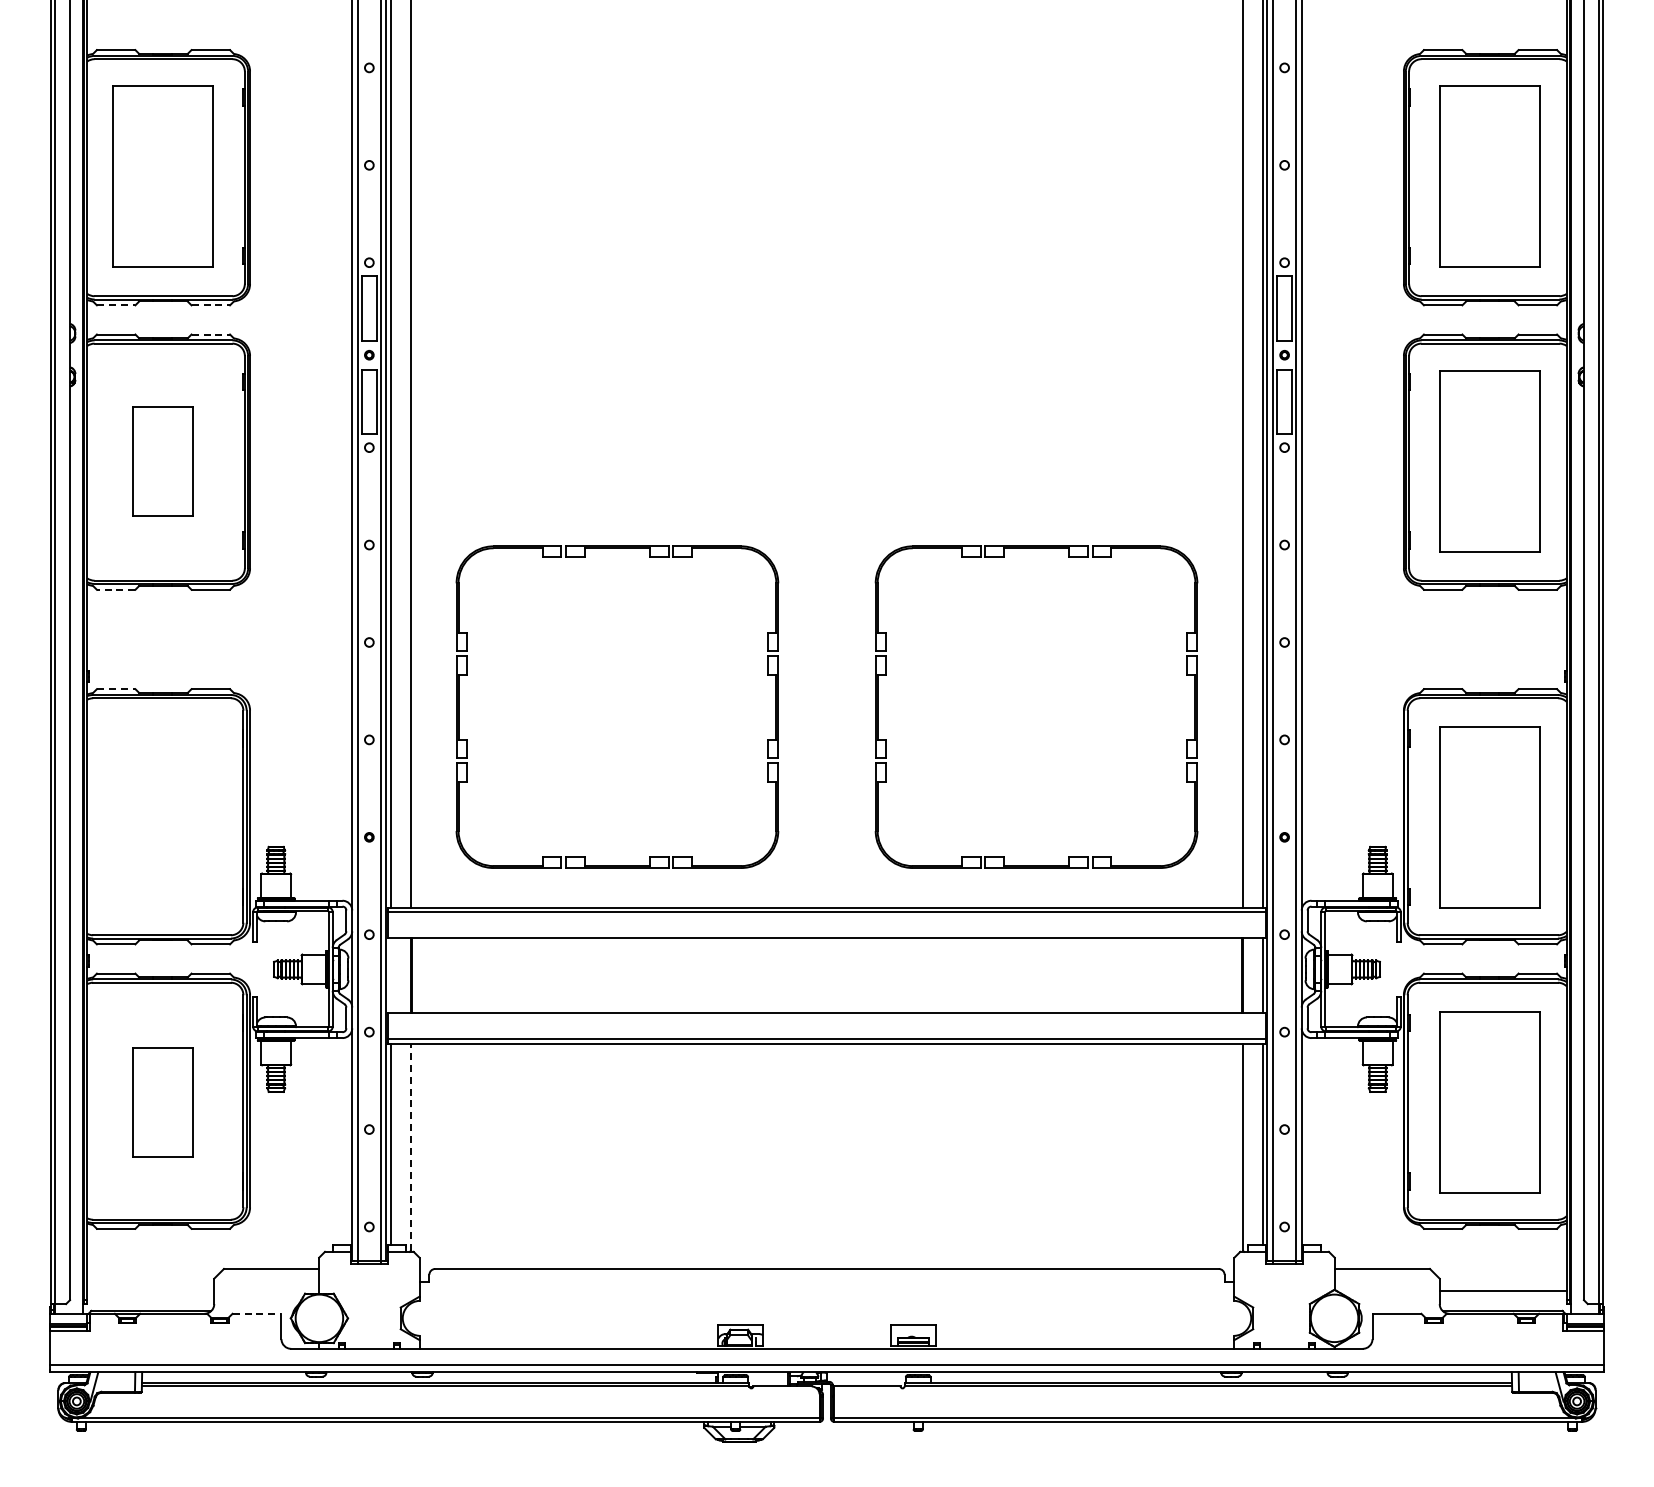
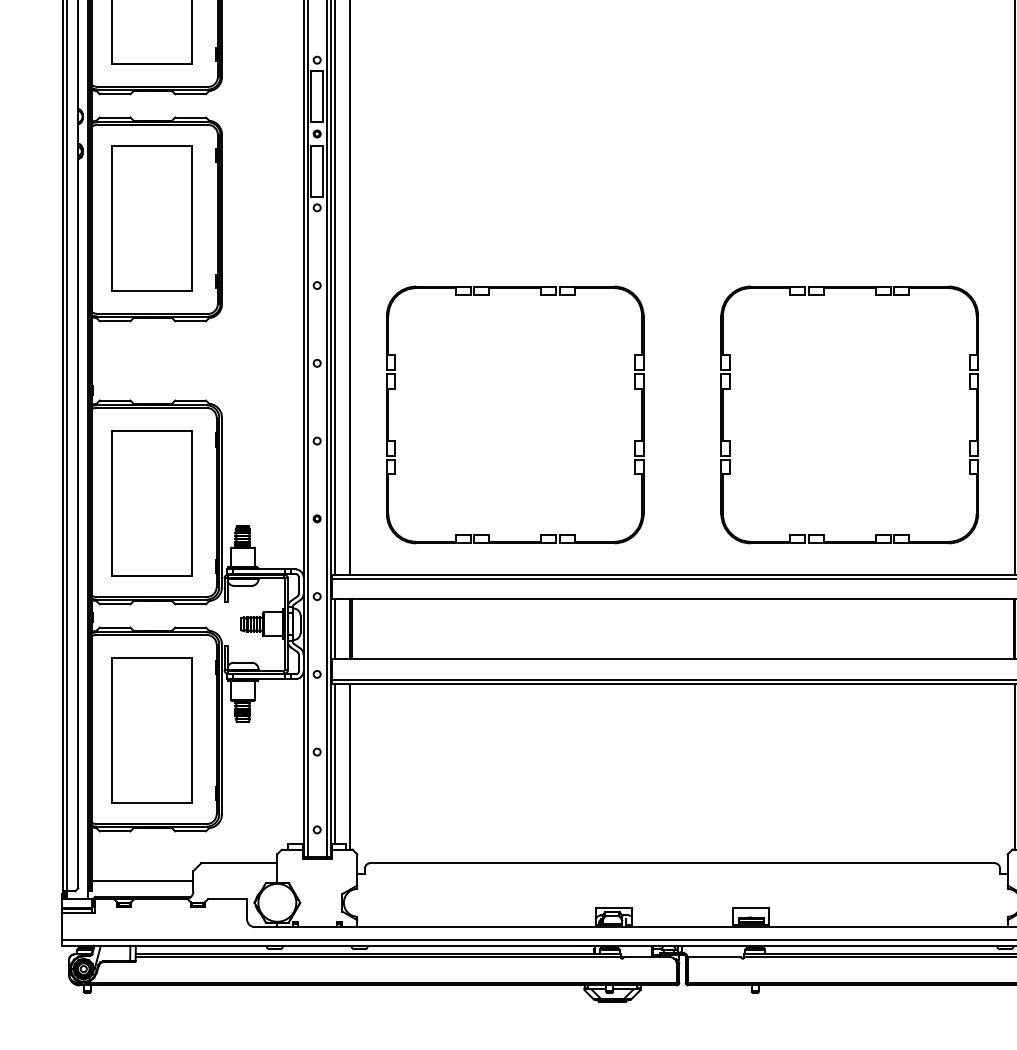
line: (116, 305) -> (115, 94), dashed -> solid
line: (211, 305) -> (191, 94), dashed -> solid
line: (211, 334) -> (191, 117), dashed -> solid
part: (162, 461) -> (152, 218), size x1.67
line: (115, 589) -> (114, 321), dashed -> solid
line: (116, 689) -> (115, 400), dashed -> solid
part: (162, 817) -> (152, 503), added
line: (391, 975) -> (334, 629), added
part: (162, 1102) -> (152, 730), size x1.67
line: (410, 1146) -> (350, 765), dashed -> solid
line: (150, 1291) -> (142, 881), added
line: (257, 1313) -> (227, 898), dashed -> solid

